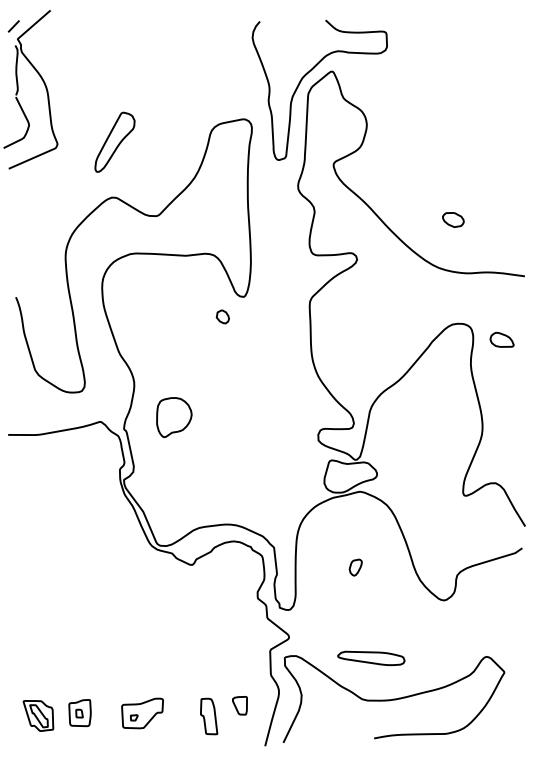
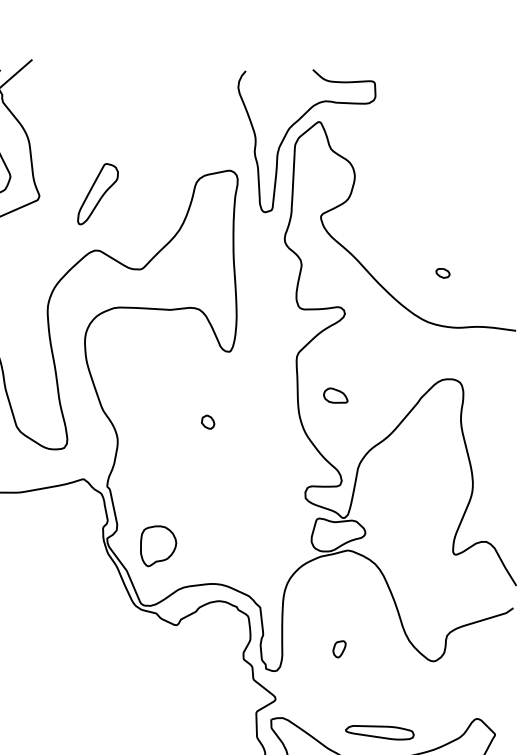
part: (452, 219) -> (442, 272), size x0.62
part: (222, 316) -> (207, 421), moved
part: (501, 339) -> (335, 395), moved
part: (174, 417) -> (158, 546), moved
part: (355, 567) -> (339, 649), moved
part: (371, 657) -> (380, 731), moved

